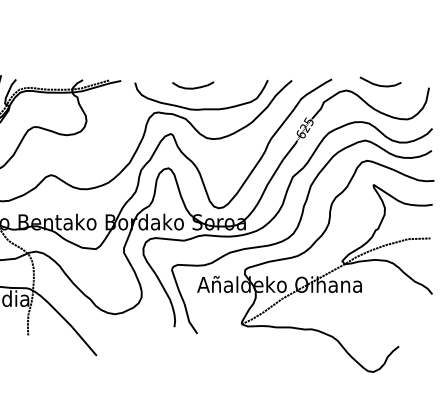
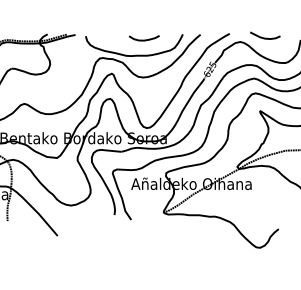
curve: (193, 87) -> (144, 39), moved

